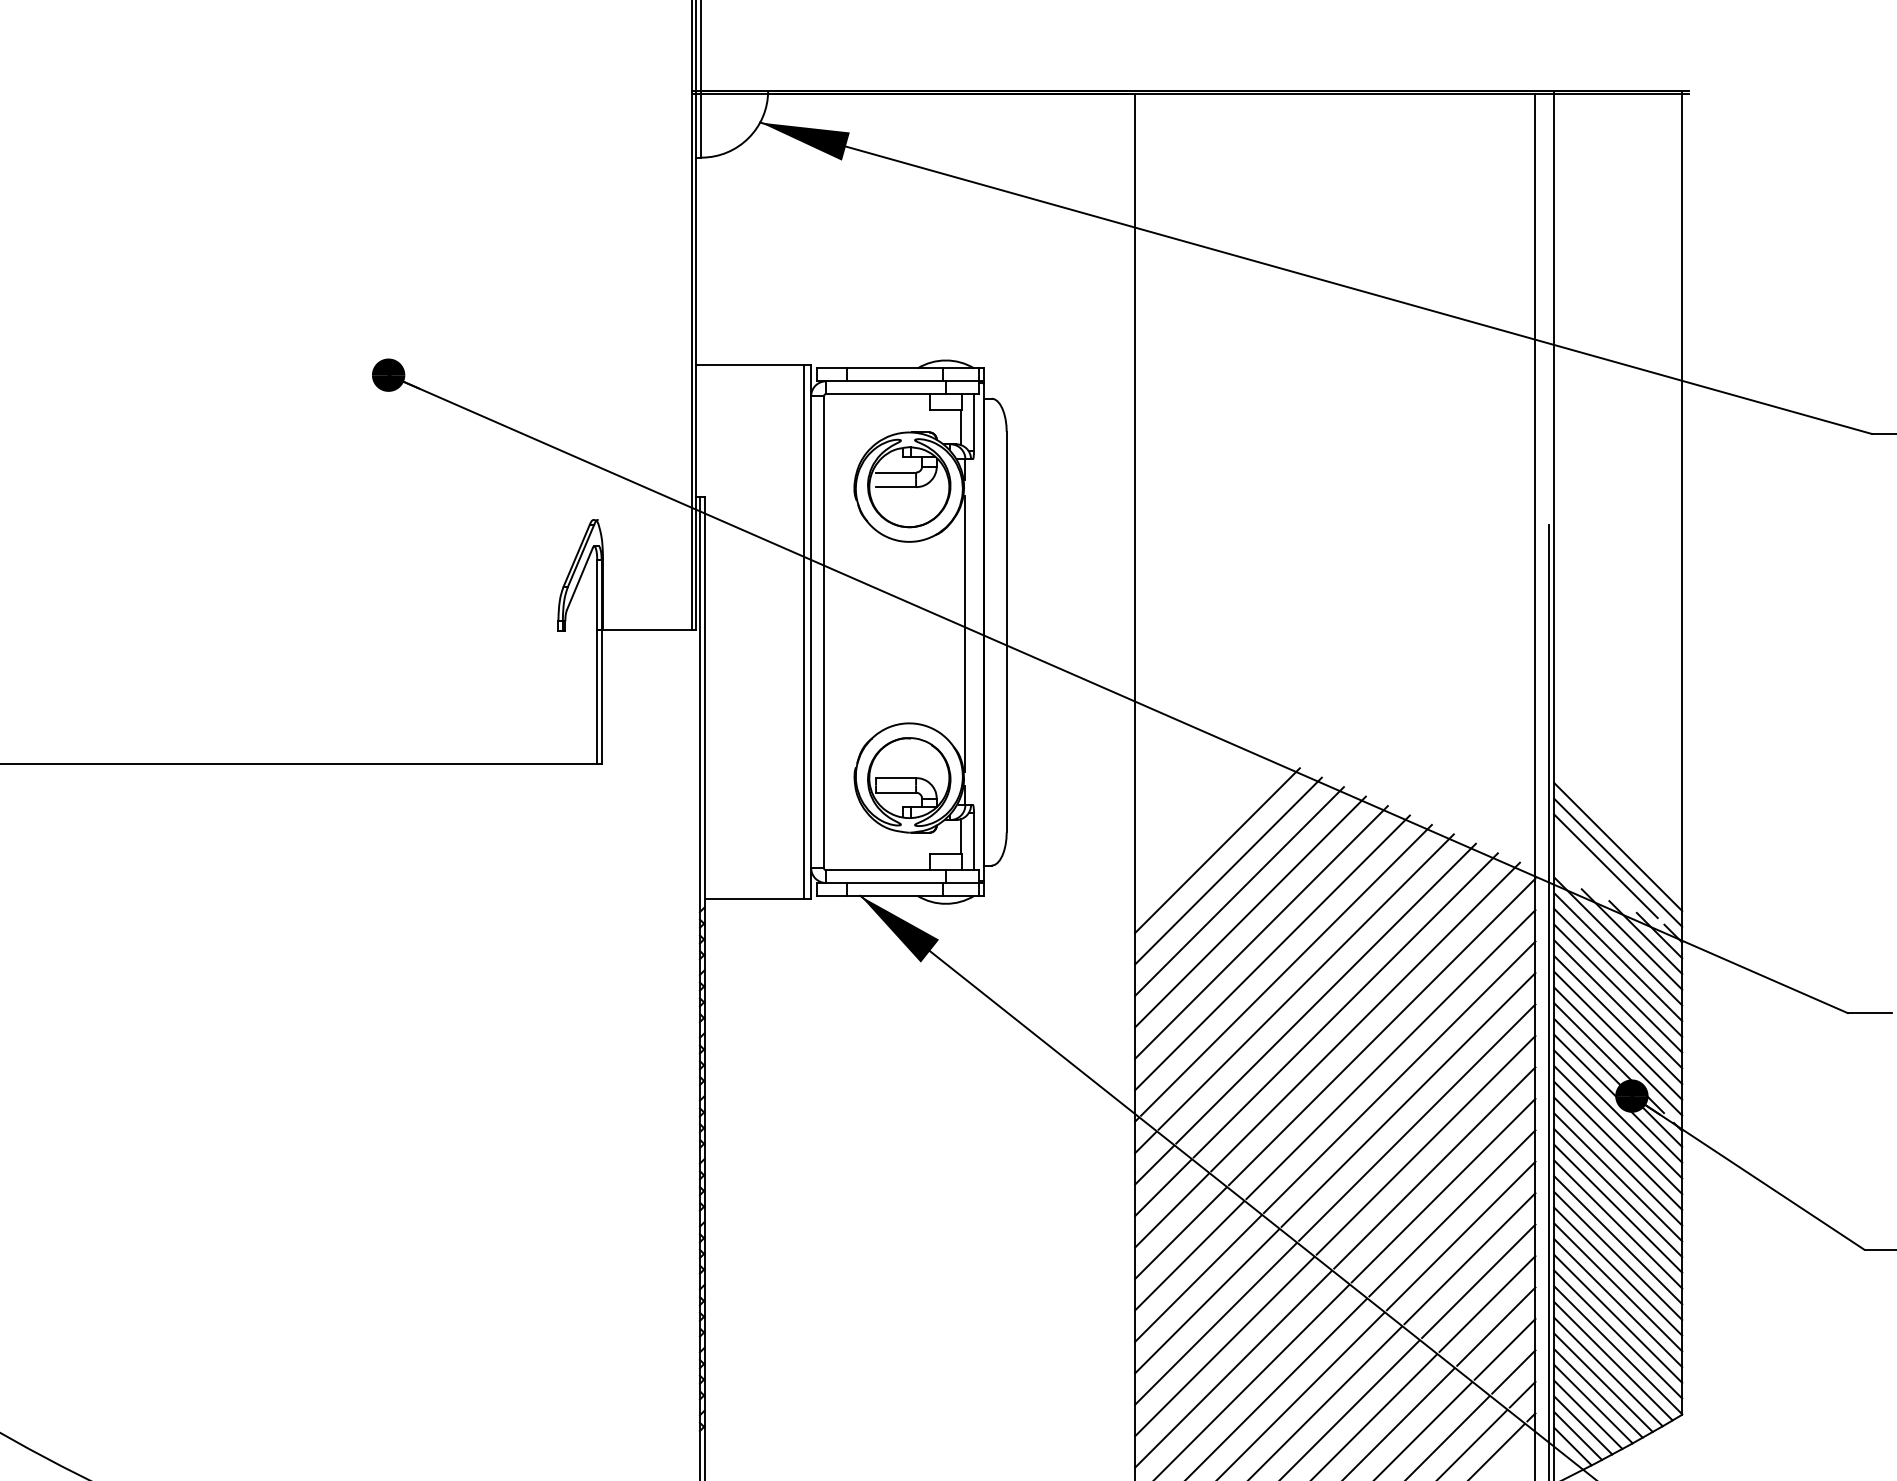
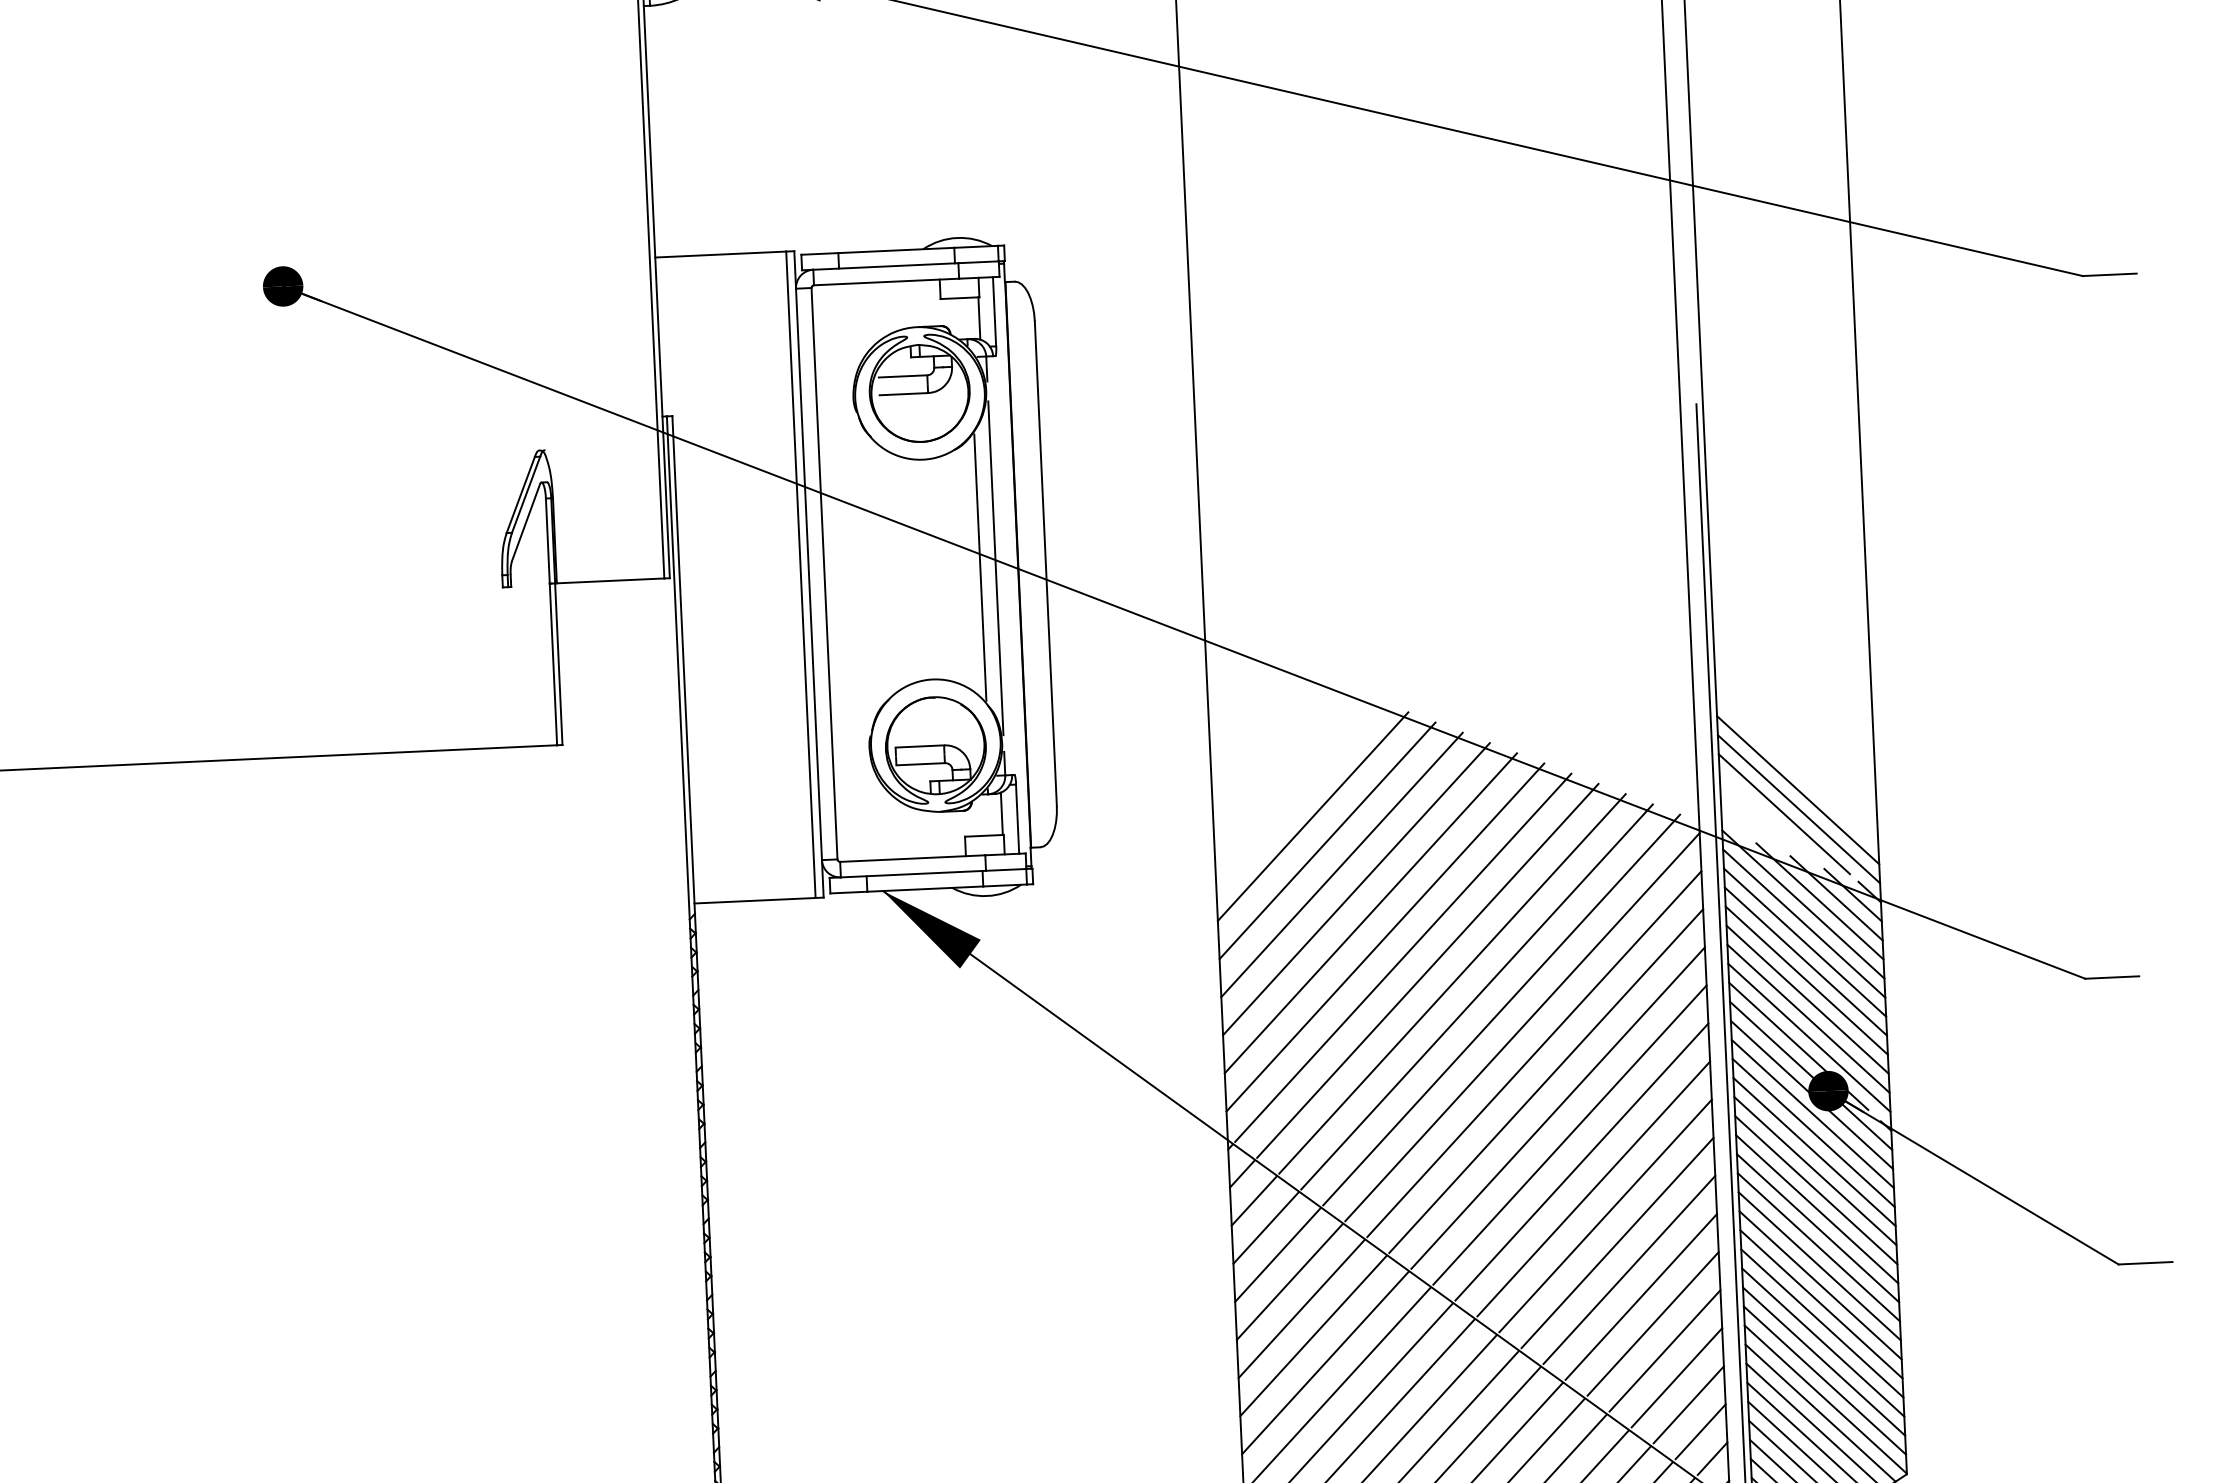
line: (952, 632) -> (980, 567), added

